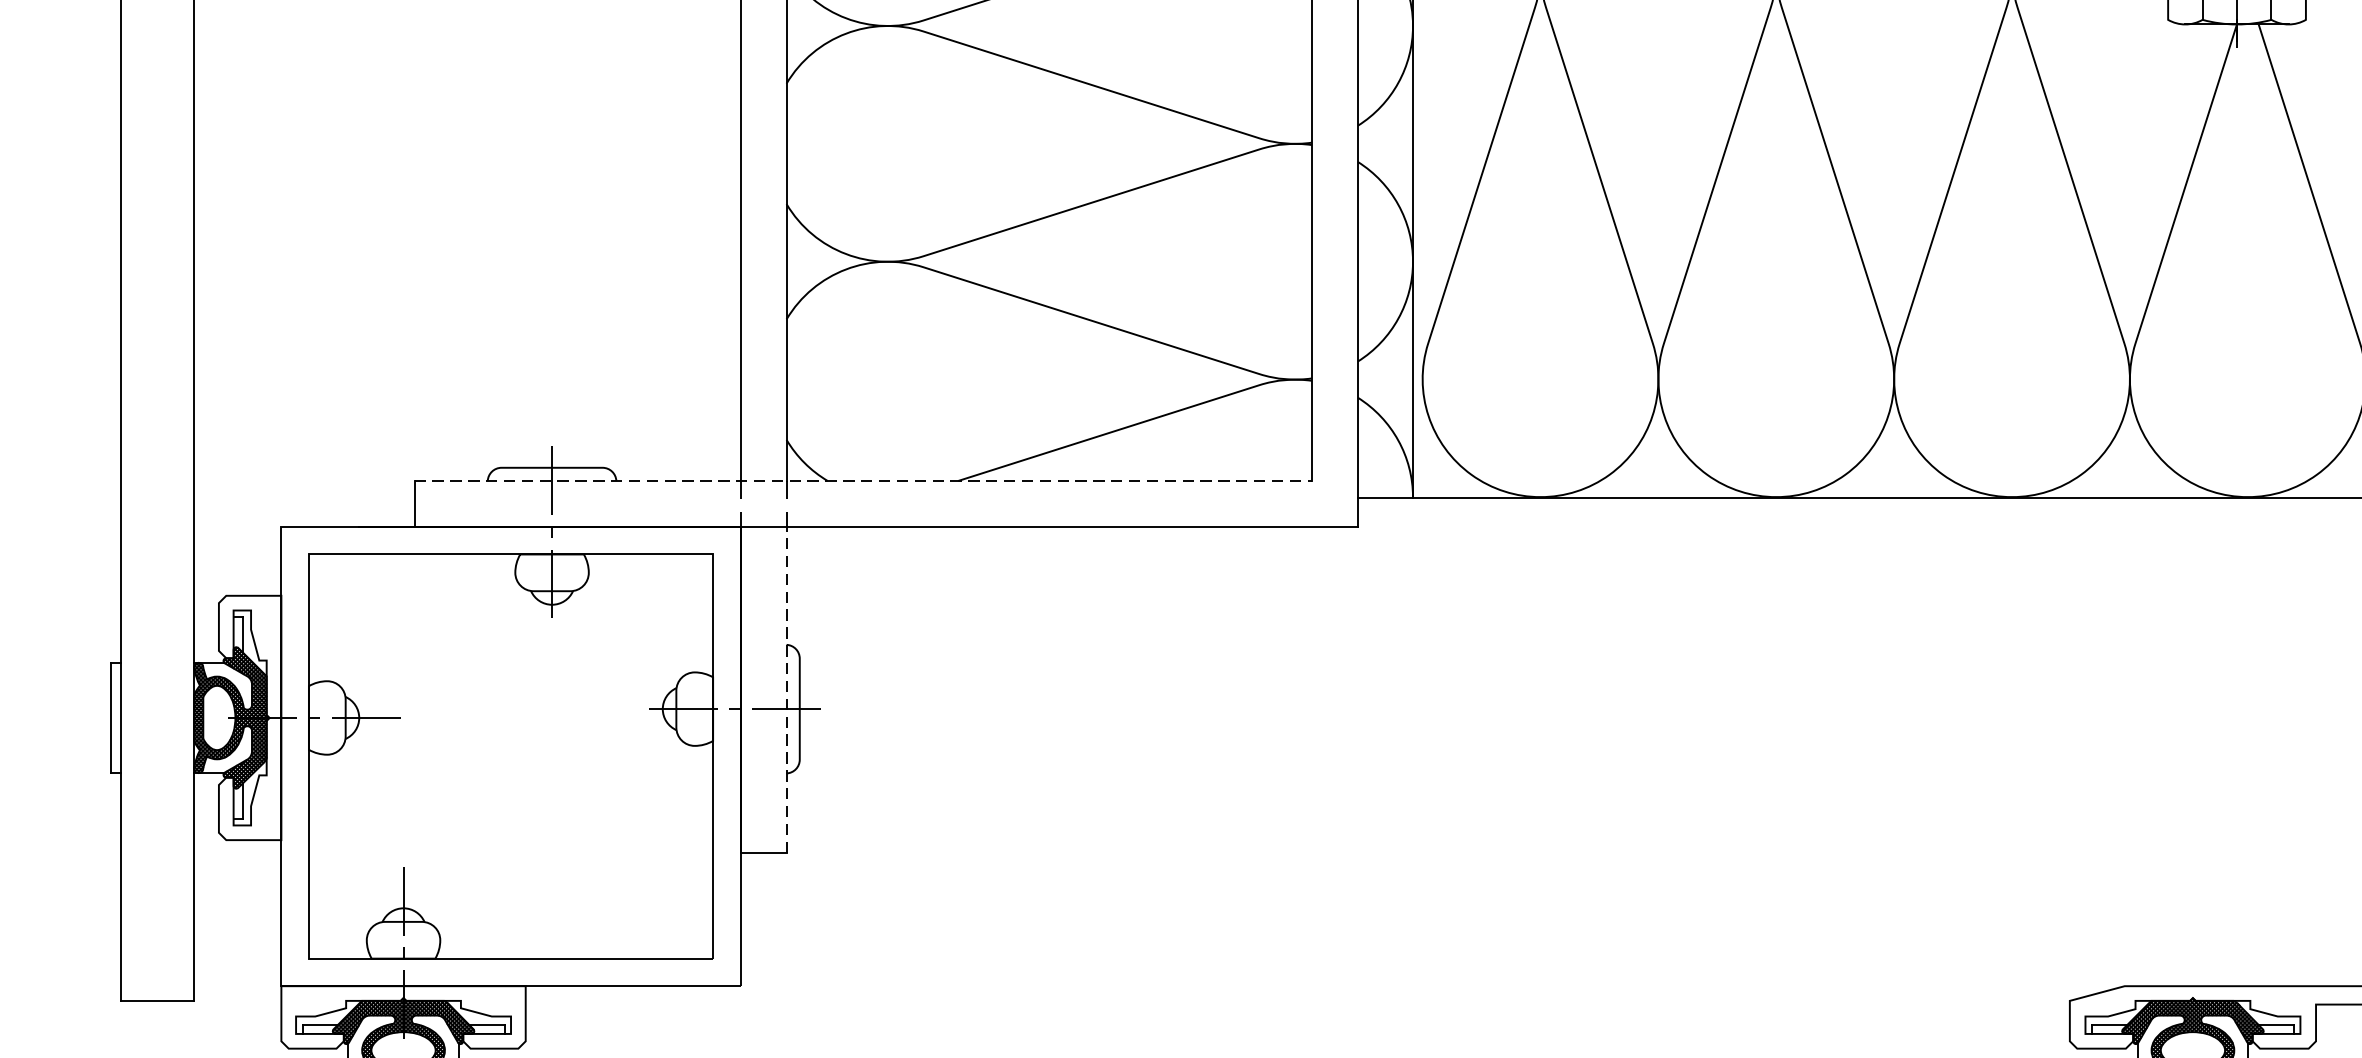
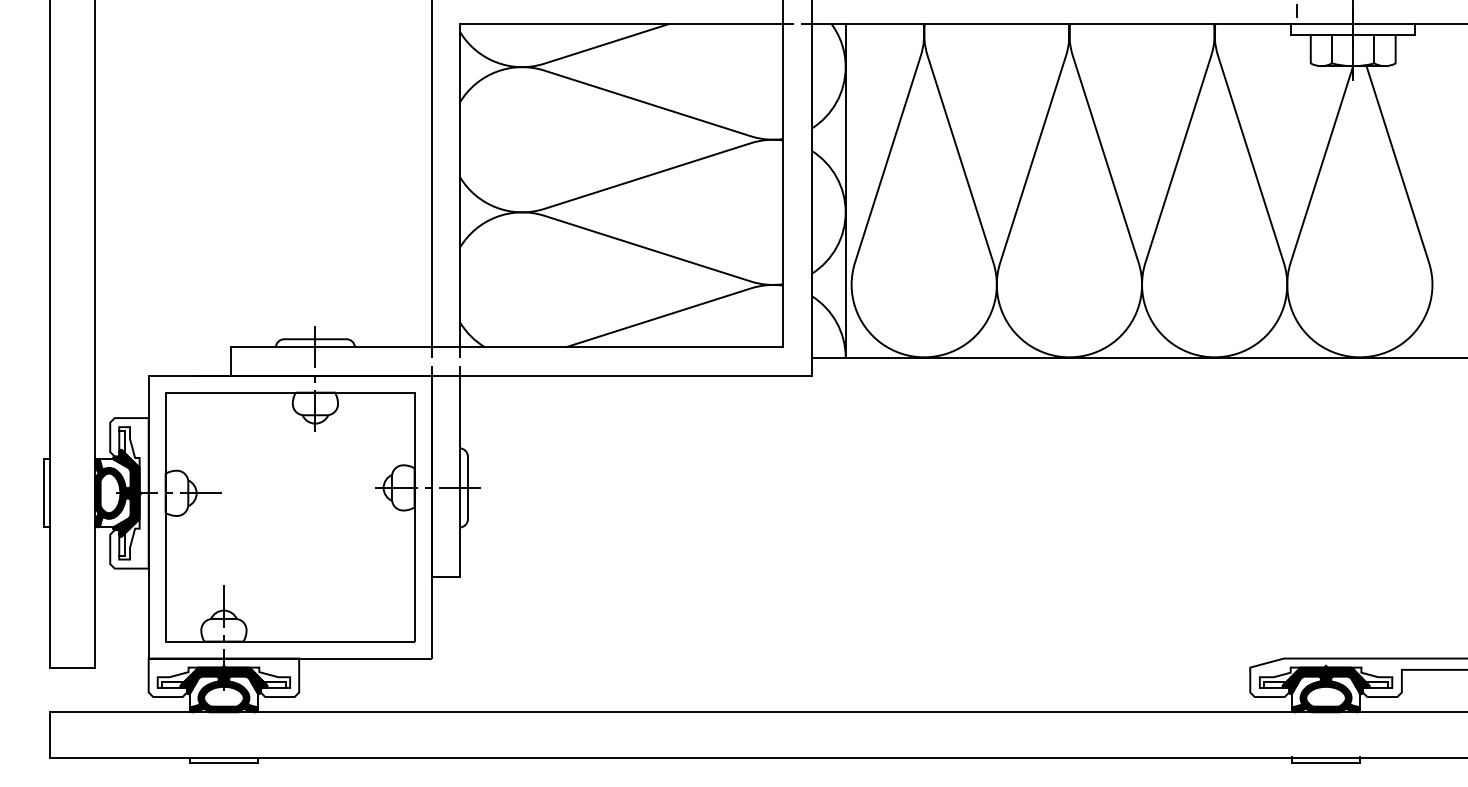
line: (863, 481) -> (507, 347), dashed -> solid
line: (785, 688) -> (459, 475), dashed -> solid

